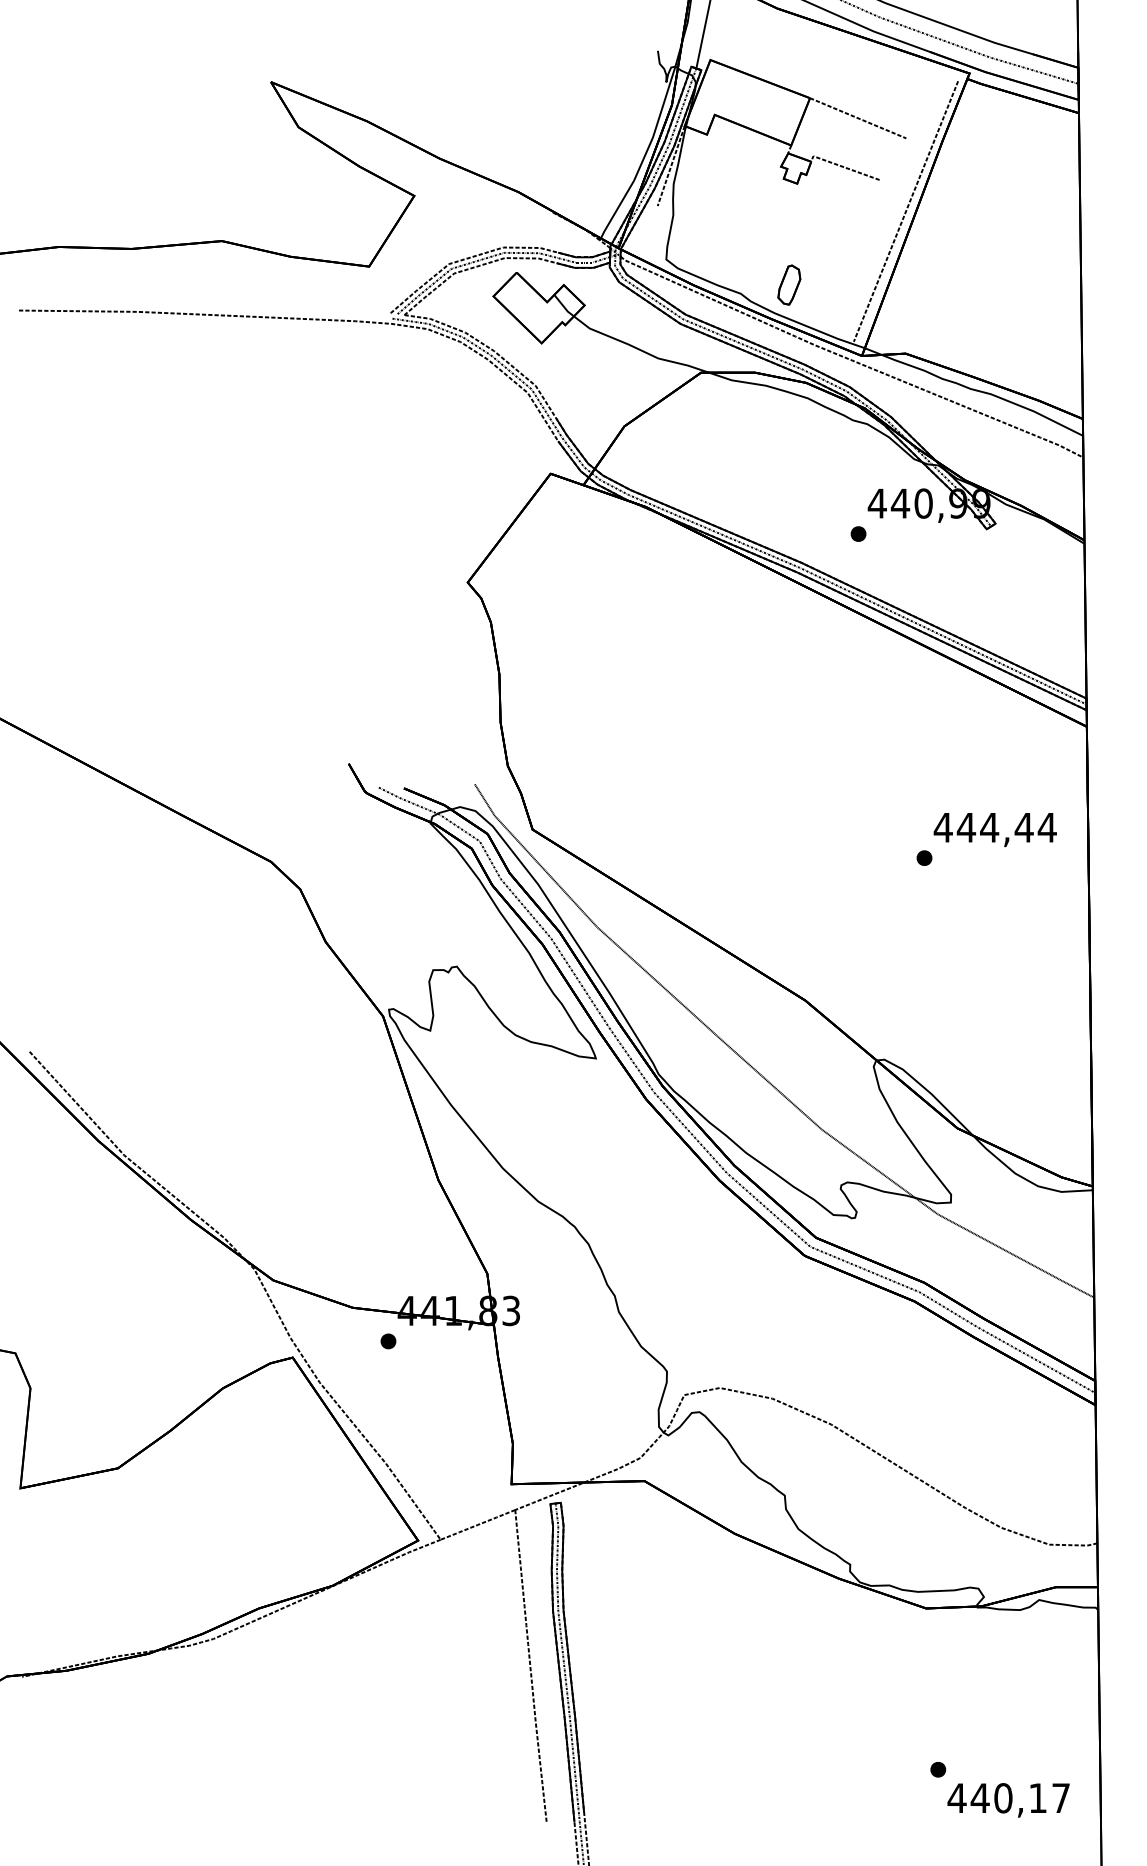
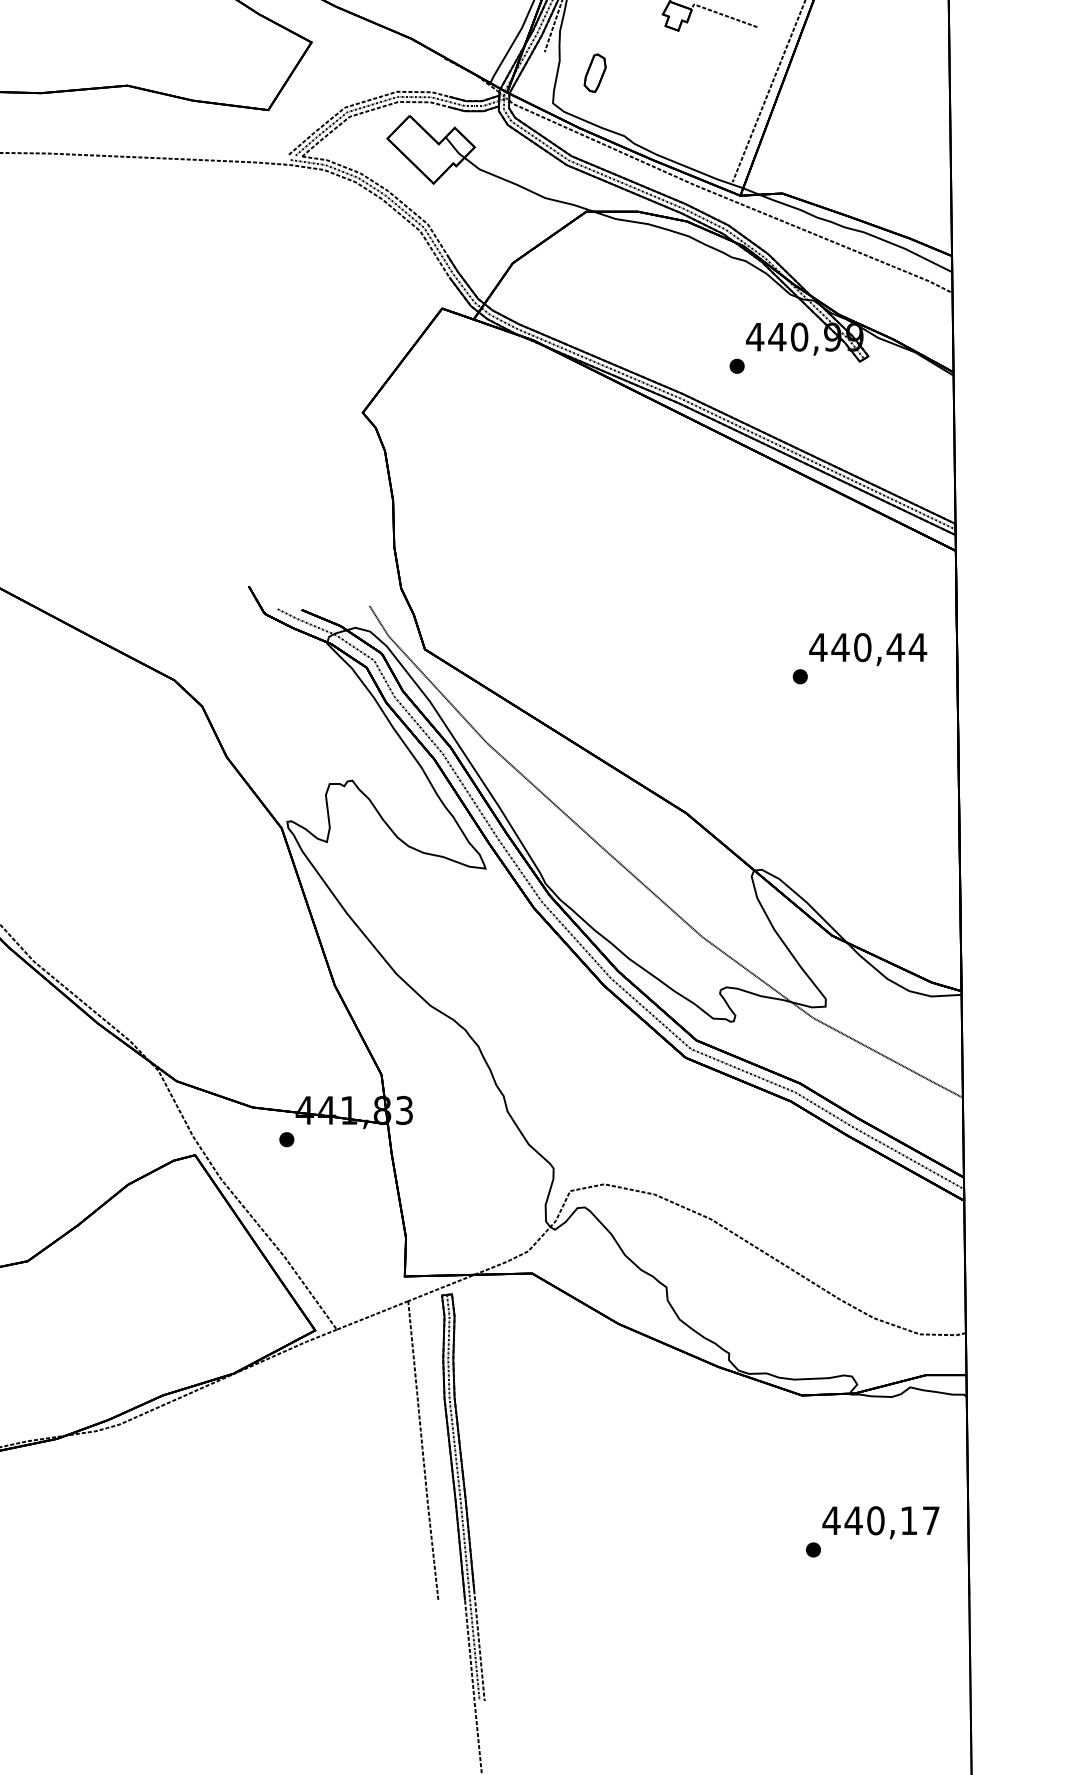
part: (789, 284) -> (595, 72), moved
text: (989, 827) -> (862, 647), 444,44 -> 440,44
text: (1008, 1800) -> (880, 1522), moved

